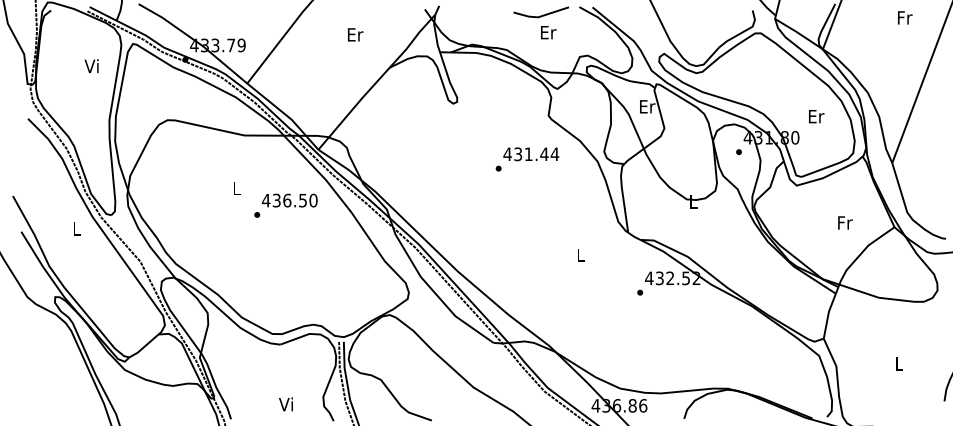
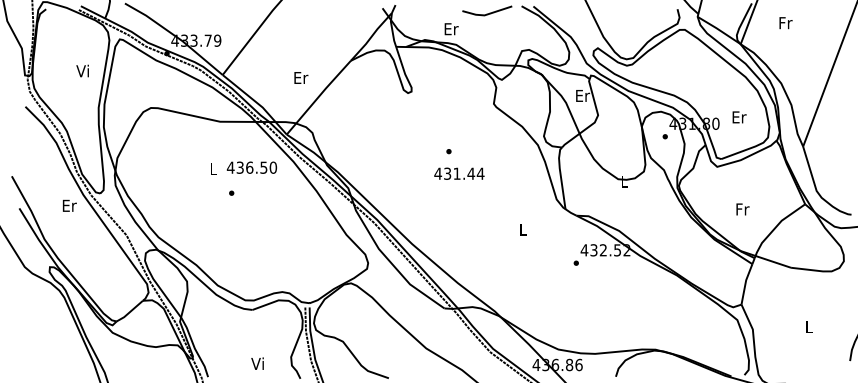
text: (905, 17) -> (786, 22), moved
text: (548, 32) -> (451, 29), moved
text: (355, 34) -> (301, 77), moved
text: (91, 65) -> (82, 70), moved
text: (816, 116) -> (739, 117), moved
text: (531, 154) -> (459, 173), moved
text: (289, 200) -> (251, 167), moved
text: (845, 222) -> (743, 209), moved
text: (77, 228) -> (69, 205), L -> Er

